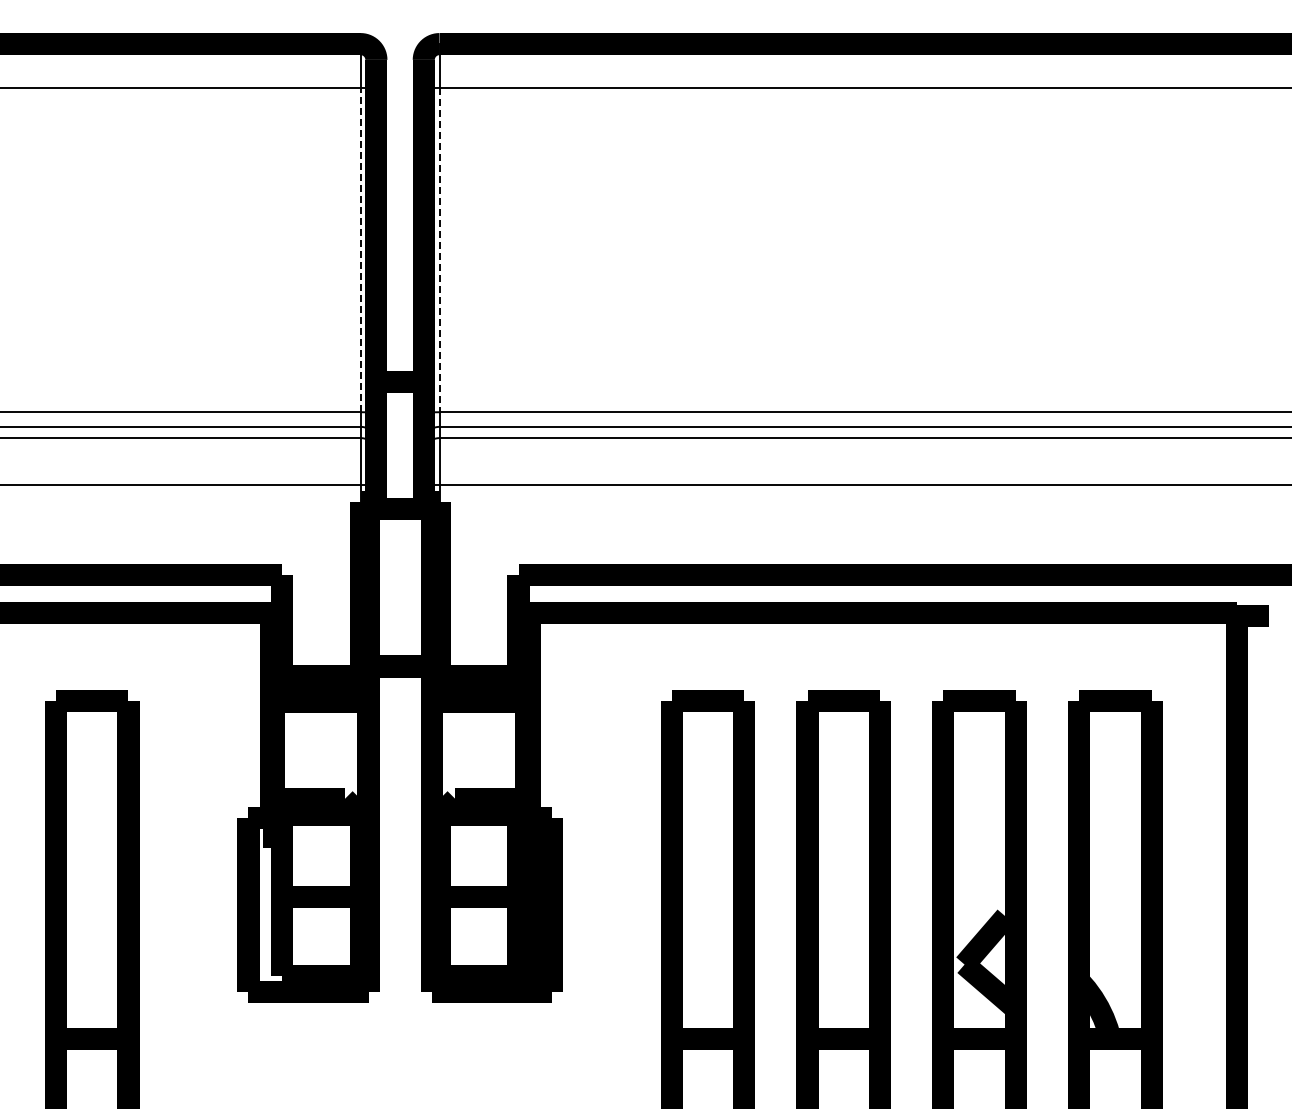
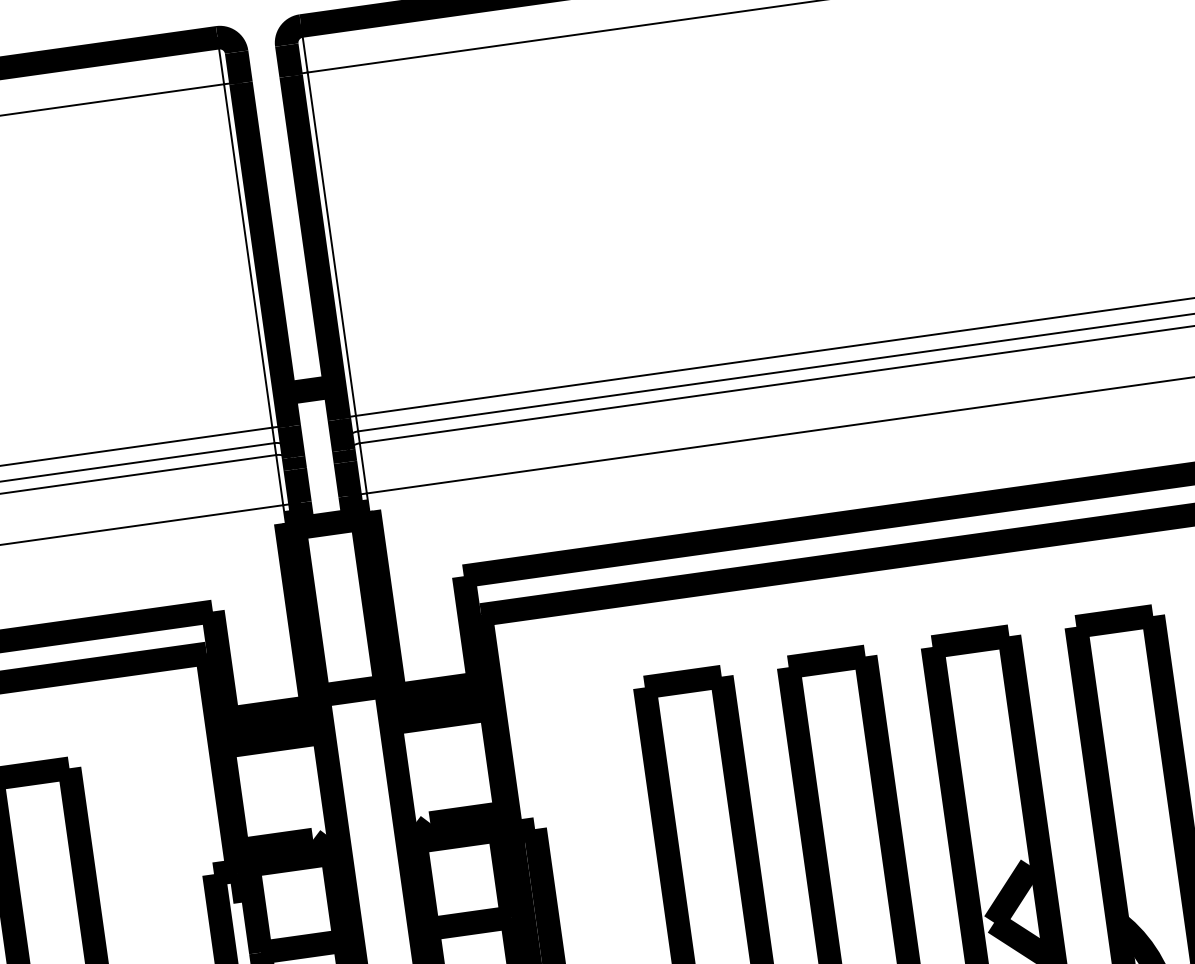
line: (360, 249) -> (248, 255), dashed -> solid
line: (439, 250) -> (331, 244), dashed -> solid

